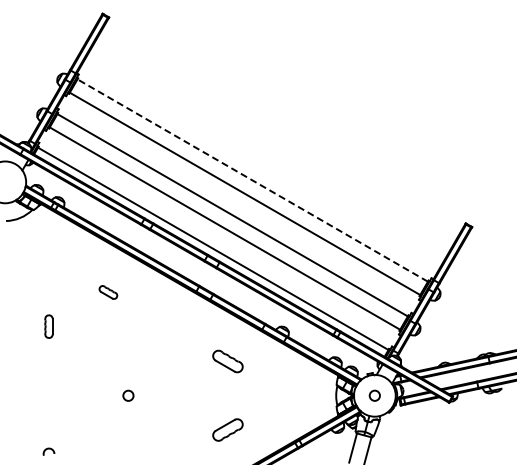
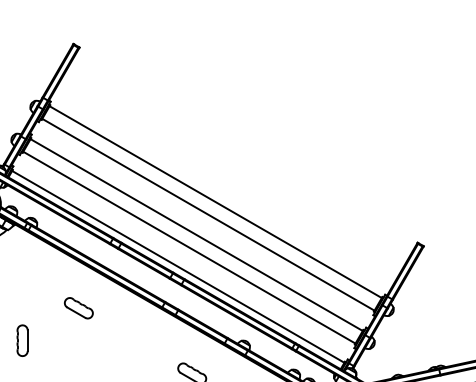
line: (252, 180) -> (215, 202), dashed -> solid
part: (108, 292) -> (78, 308), size x1.67
part: (48, 326) -> (22, 340), size x1.43

